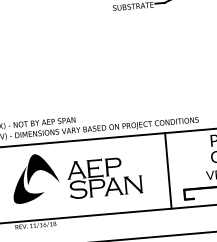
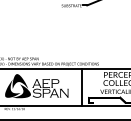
fill: (46, 188) -> (21, 91), added

